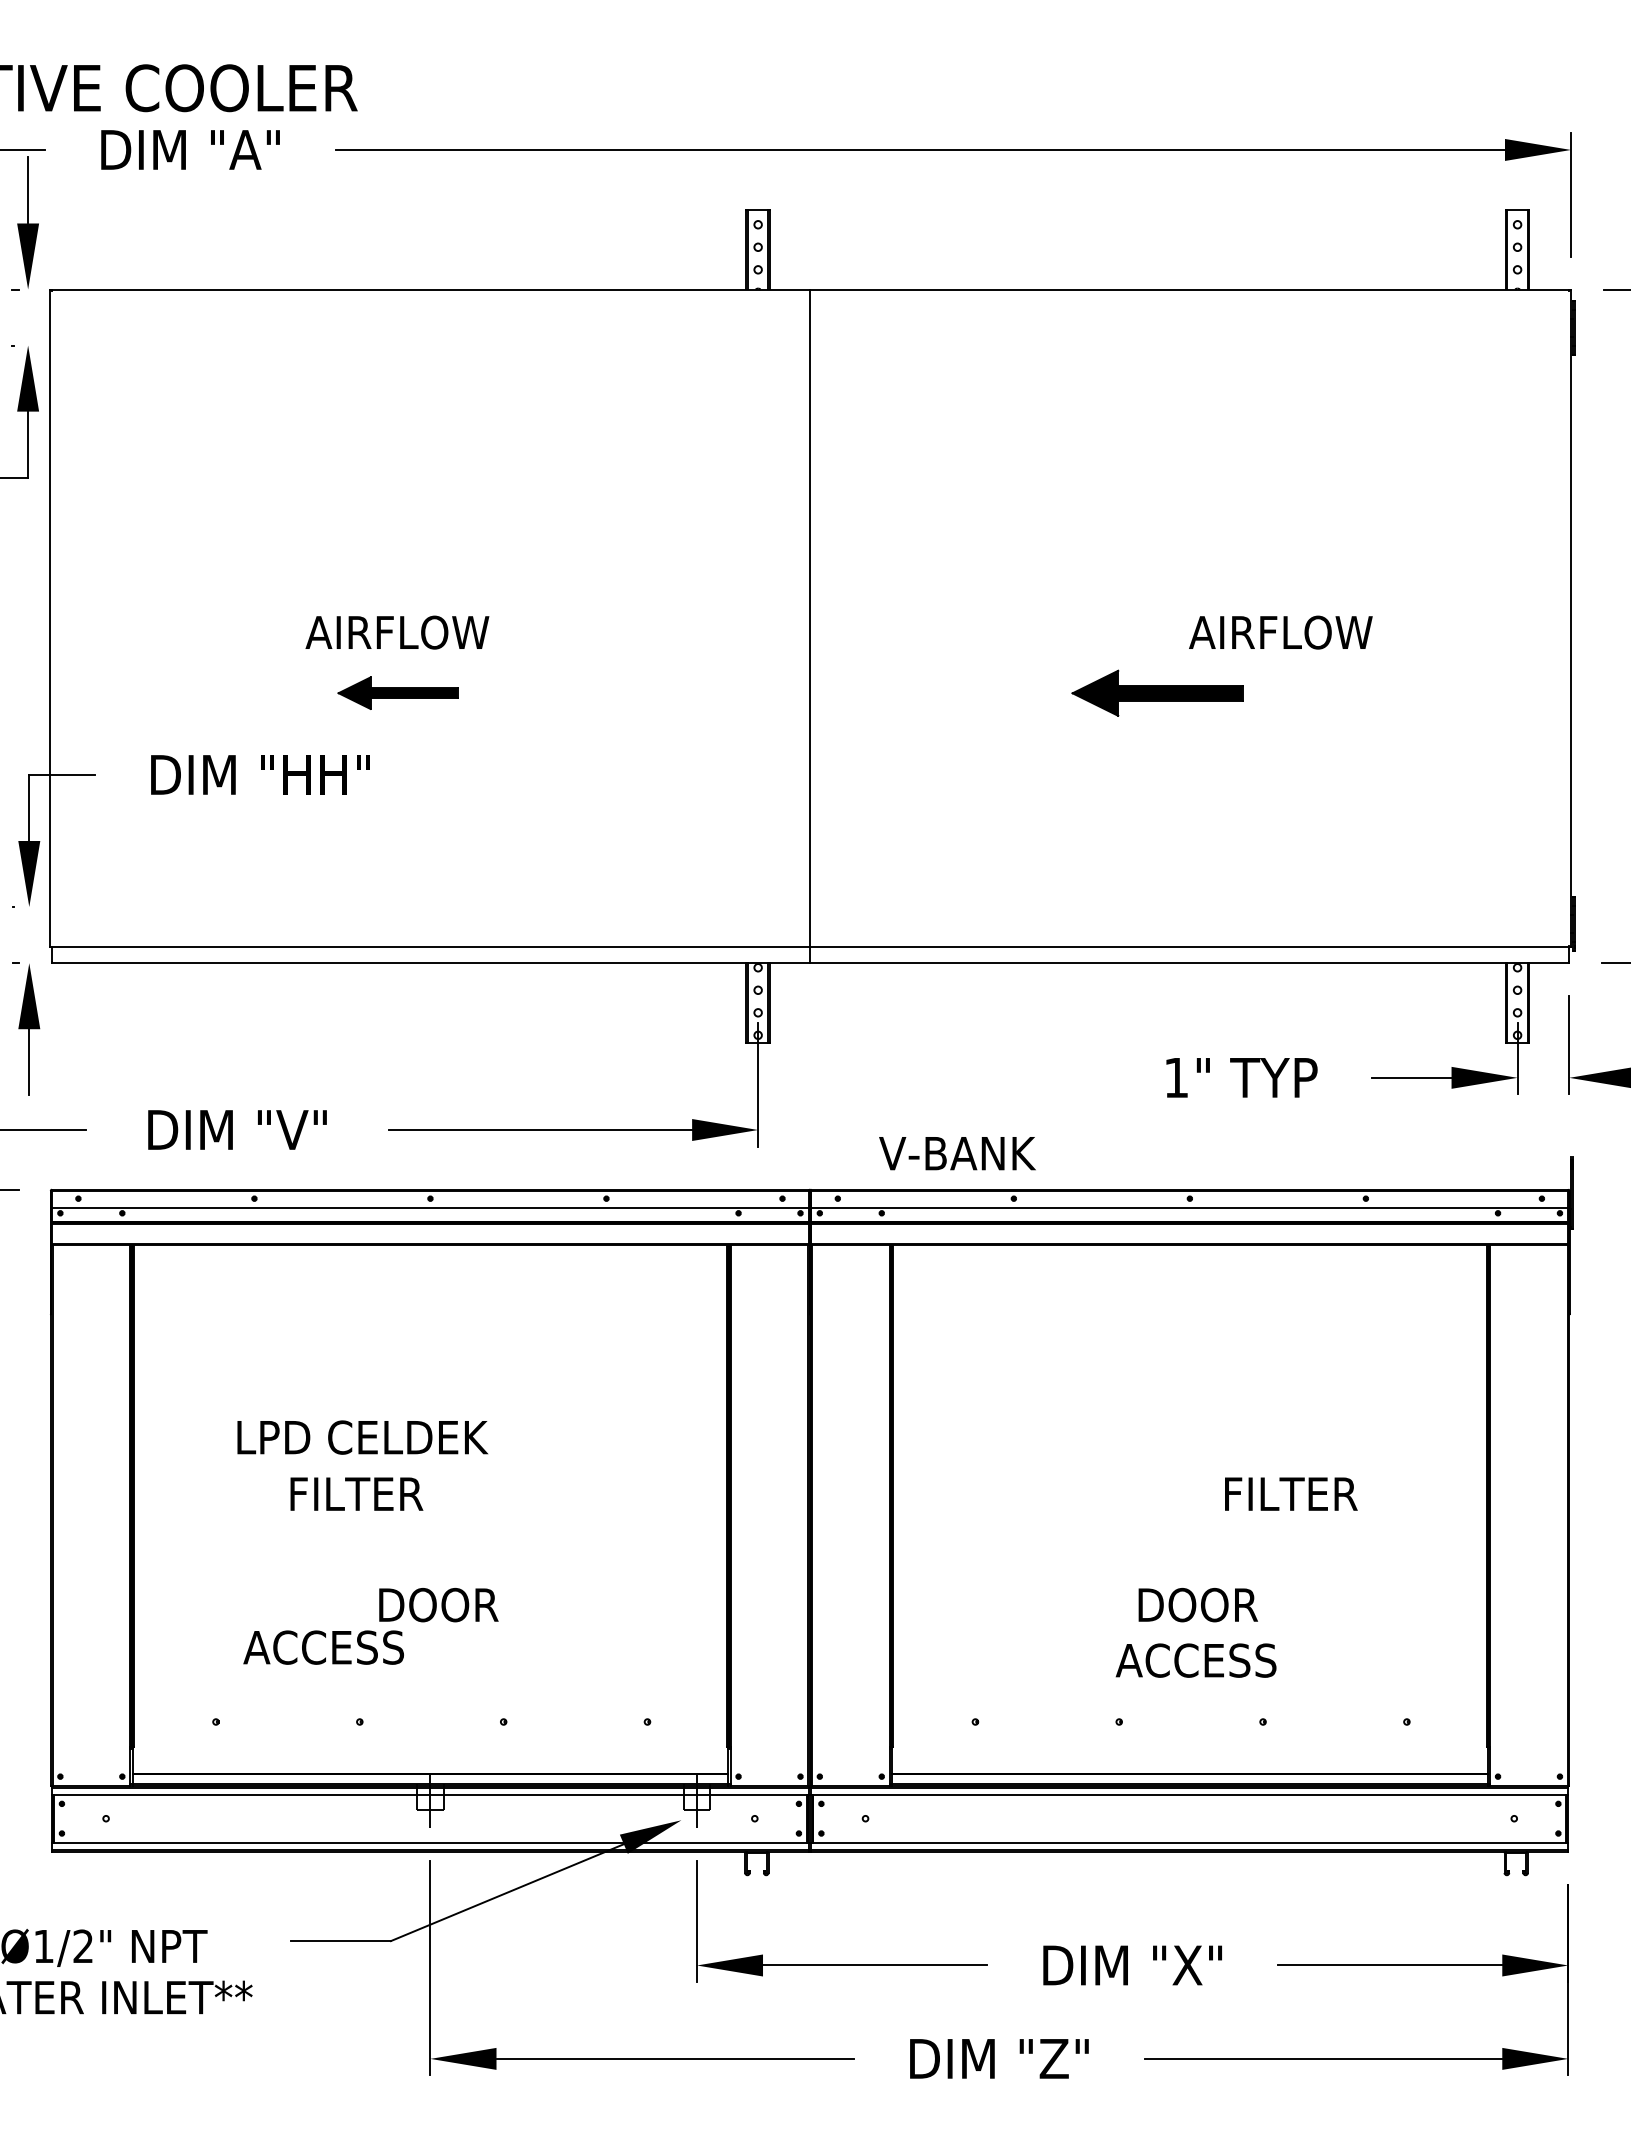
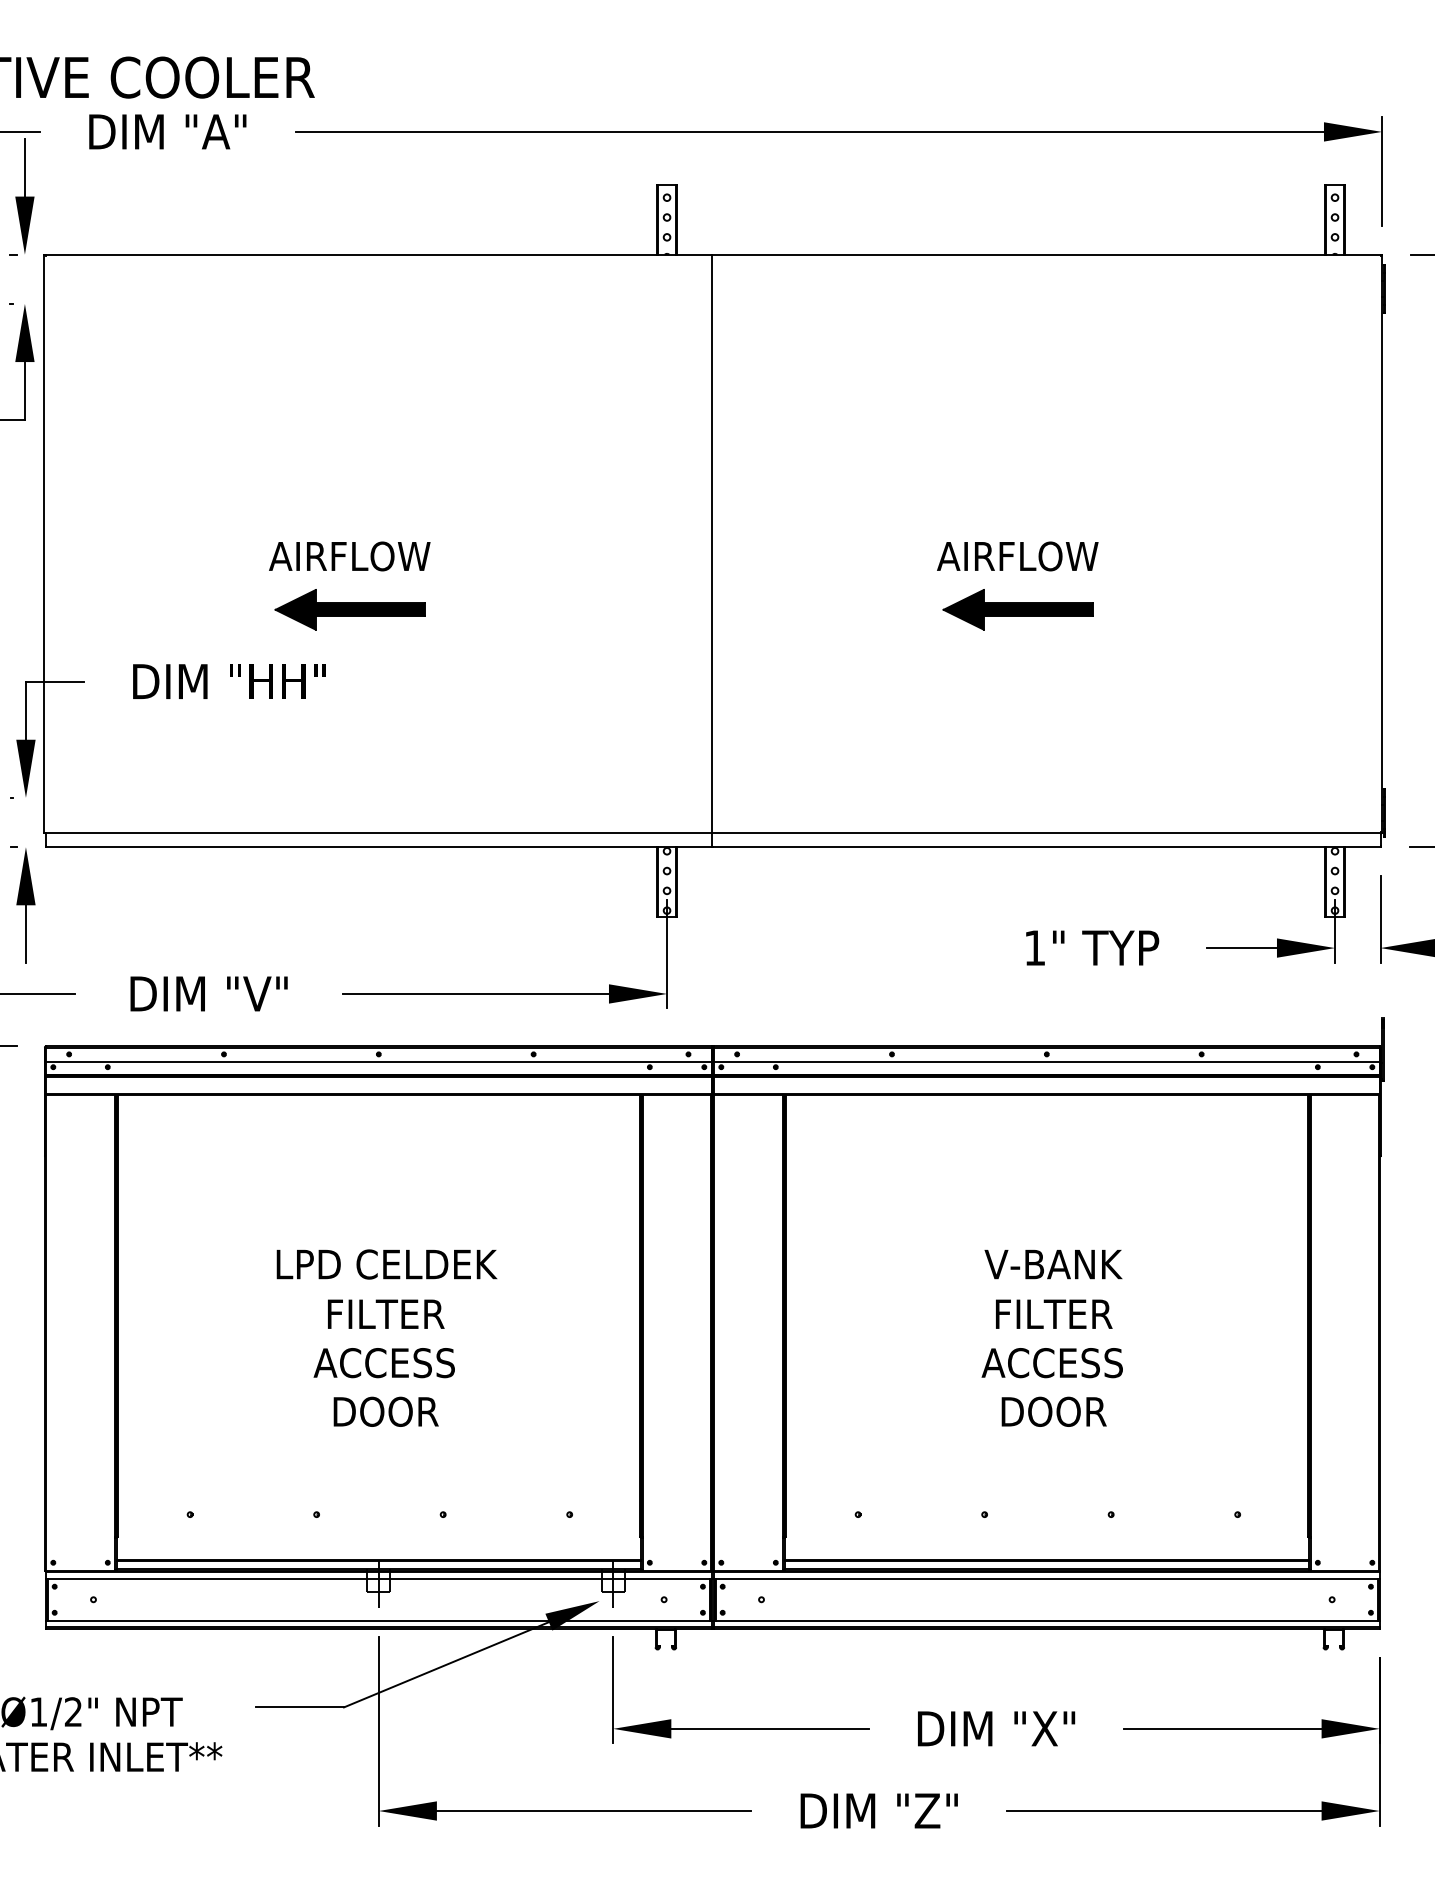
text: (1280, 632) -> (1017, 556), moved
part: (397, 692) -> (349, 609), size x1.43
text: (957, 1153) -> (1053, 1264), moved
text: (362, 1437) -> (386, 1264), moved
text: (356, 1493) -> (385, 1313), moved
text: (1291, 1493) -> (1054, 1313), moved
text: (323, 1647) -> (384, 1362), moved
text: (1195, 1660) -> (1051, 1362), moved

